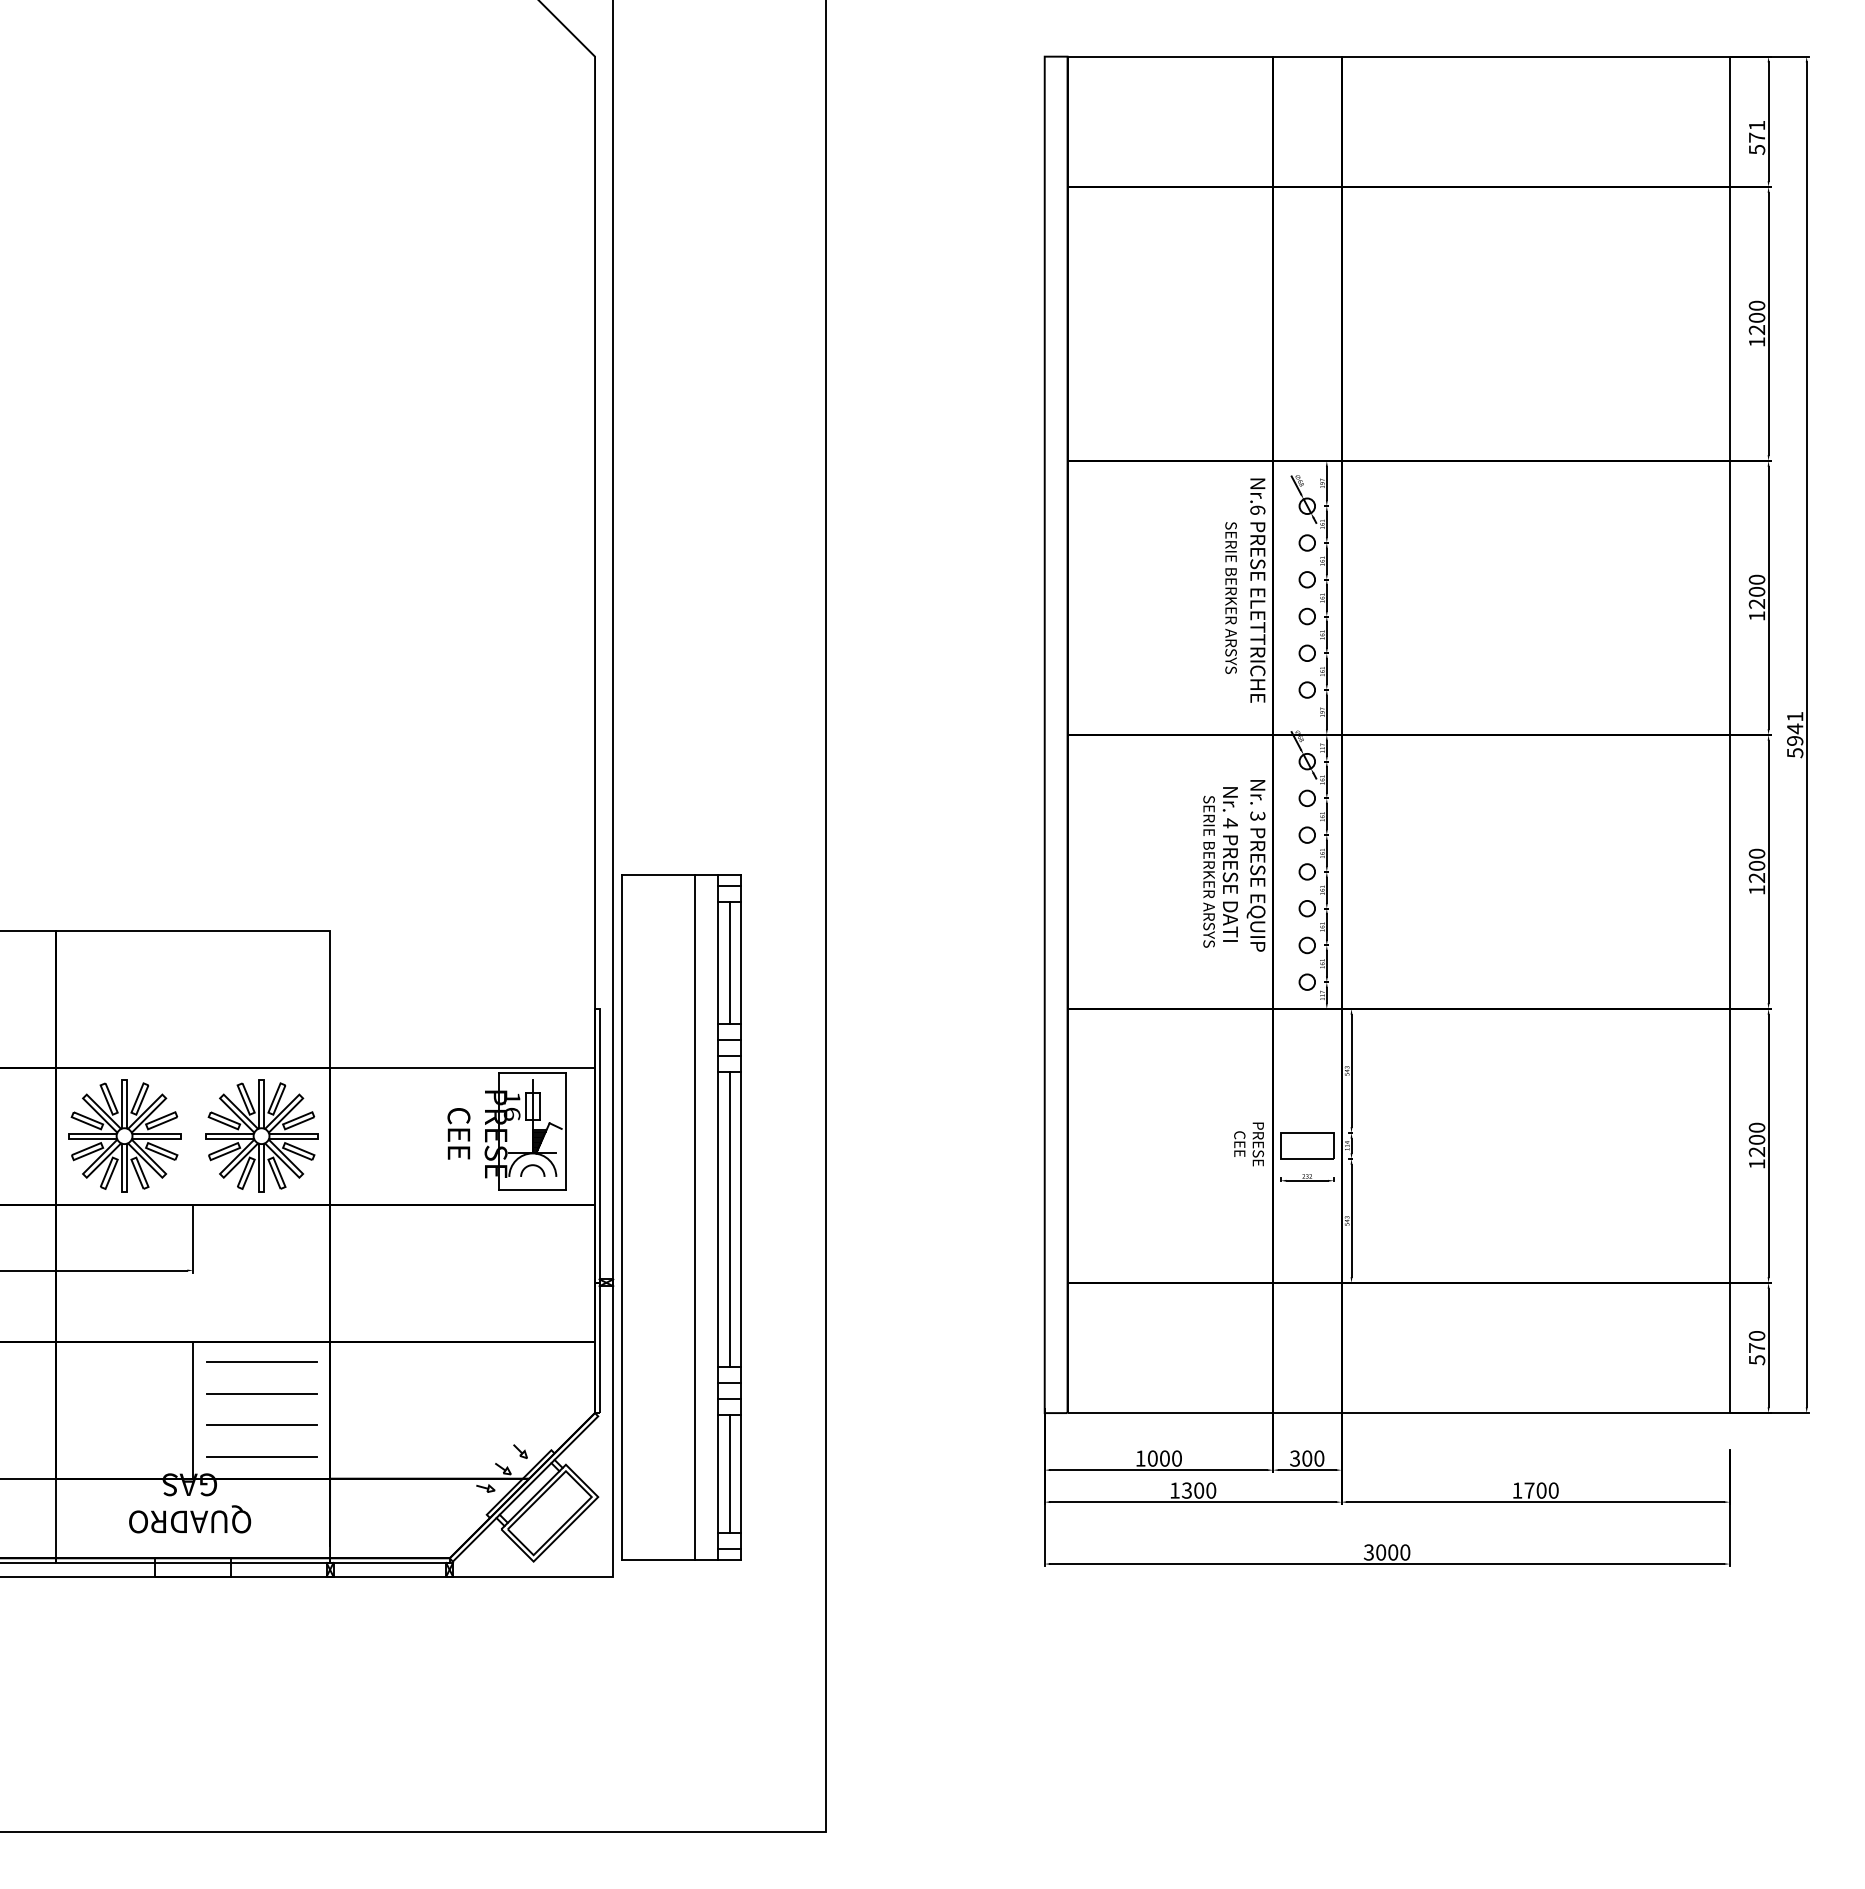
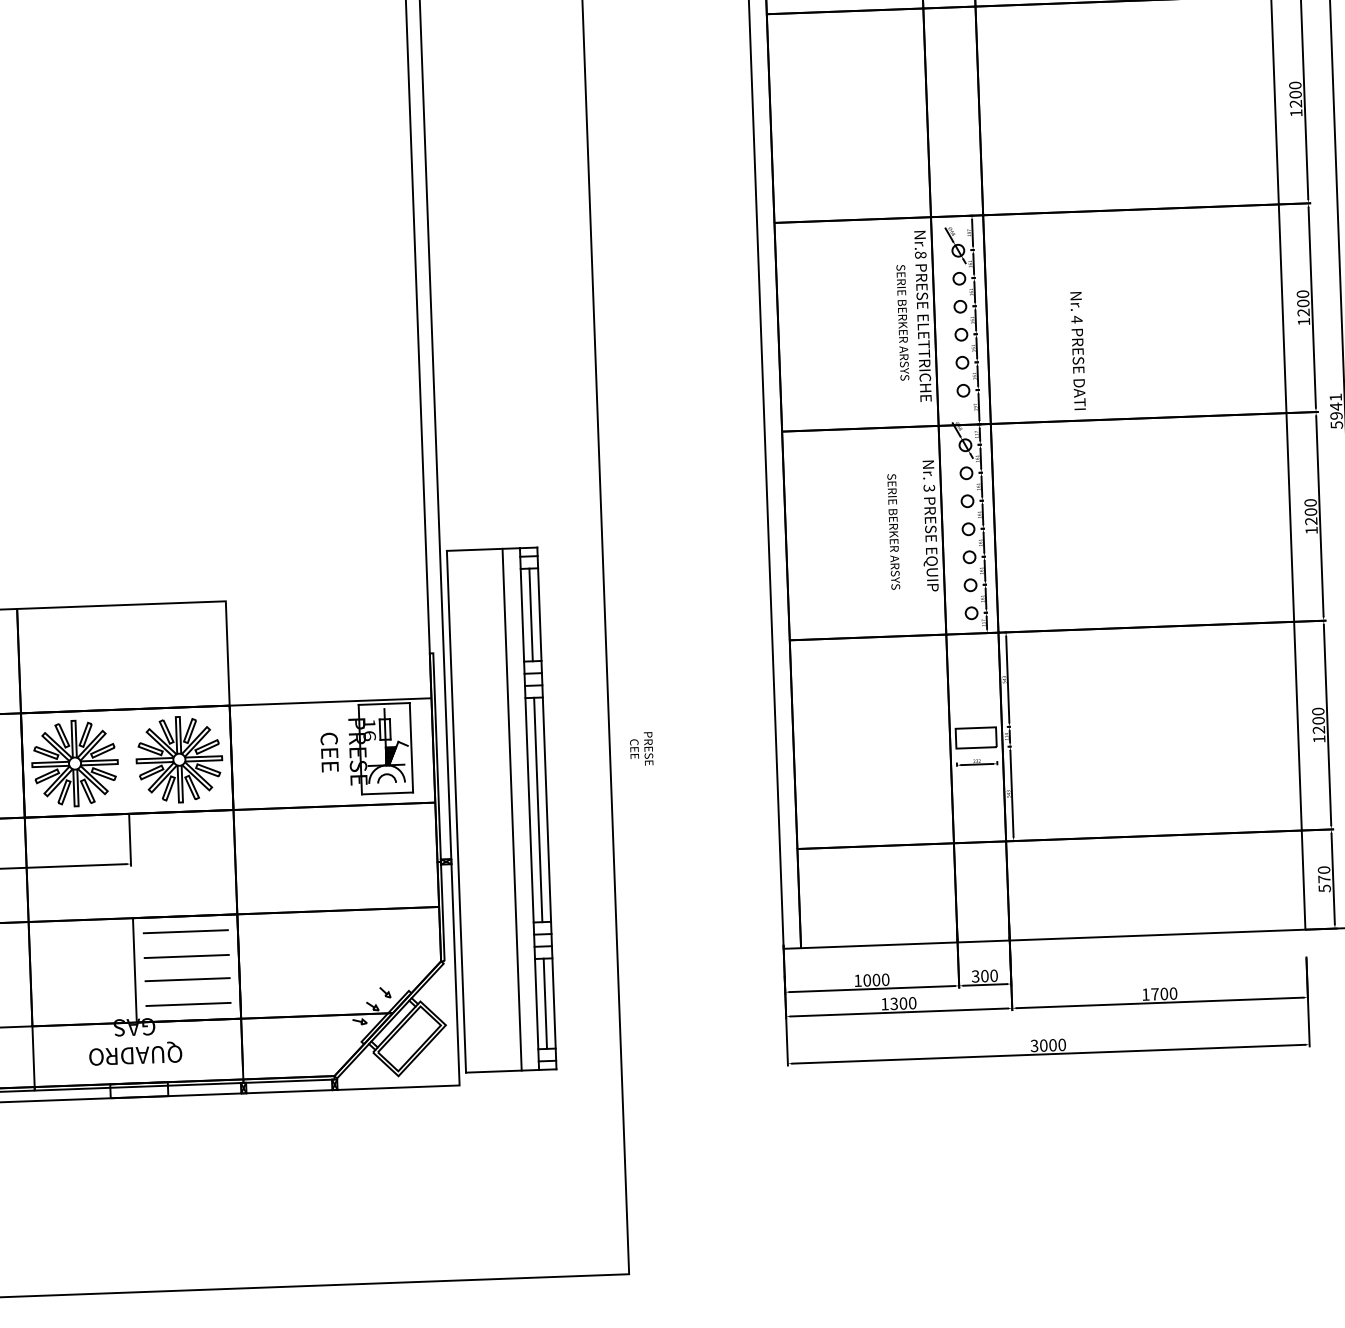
text: (1257, 509) -> (920, 254), Nr.6 -> Nr.8
text: (1230, 864) -> (1078, 351), moved
text: (1248, 1144) -> (641, 749), moved

